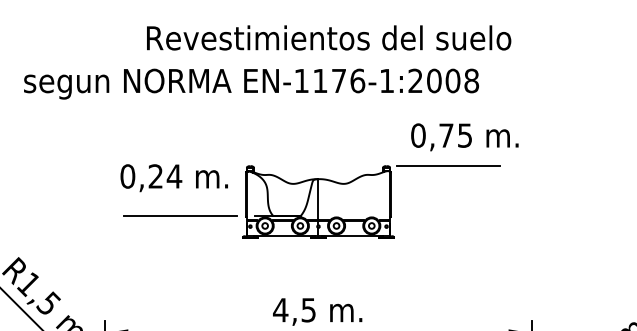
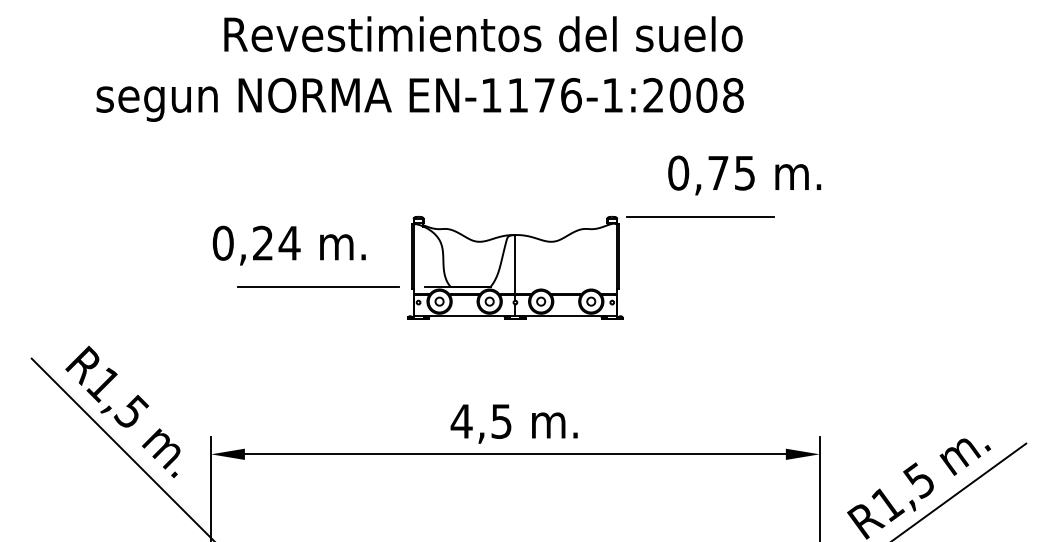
text: (329, 38) -> (483, 34), moved
text: (464, 137) -> (744, 175), moved
text: (173, 178) -> (288, 245), moved

